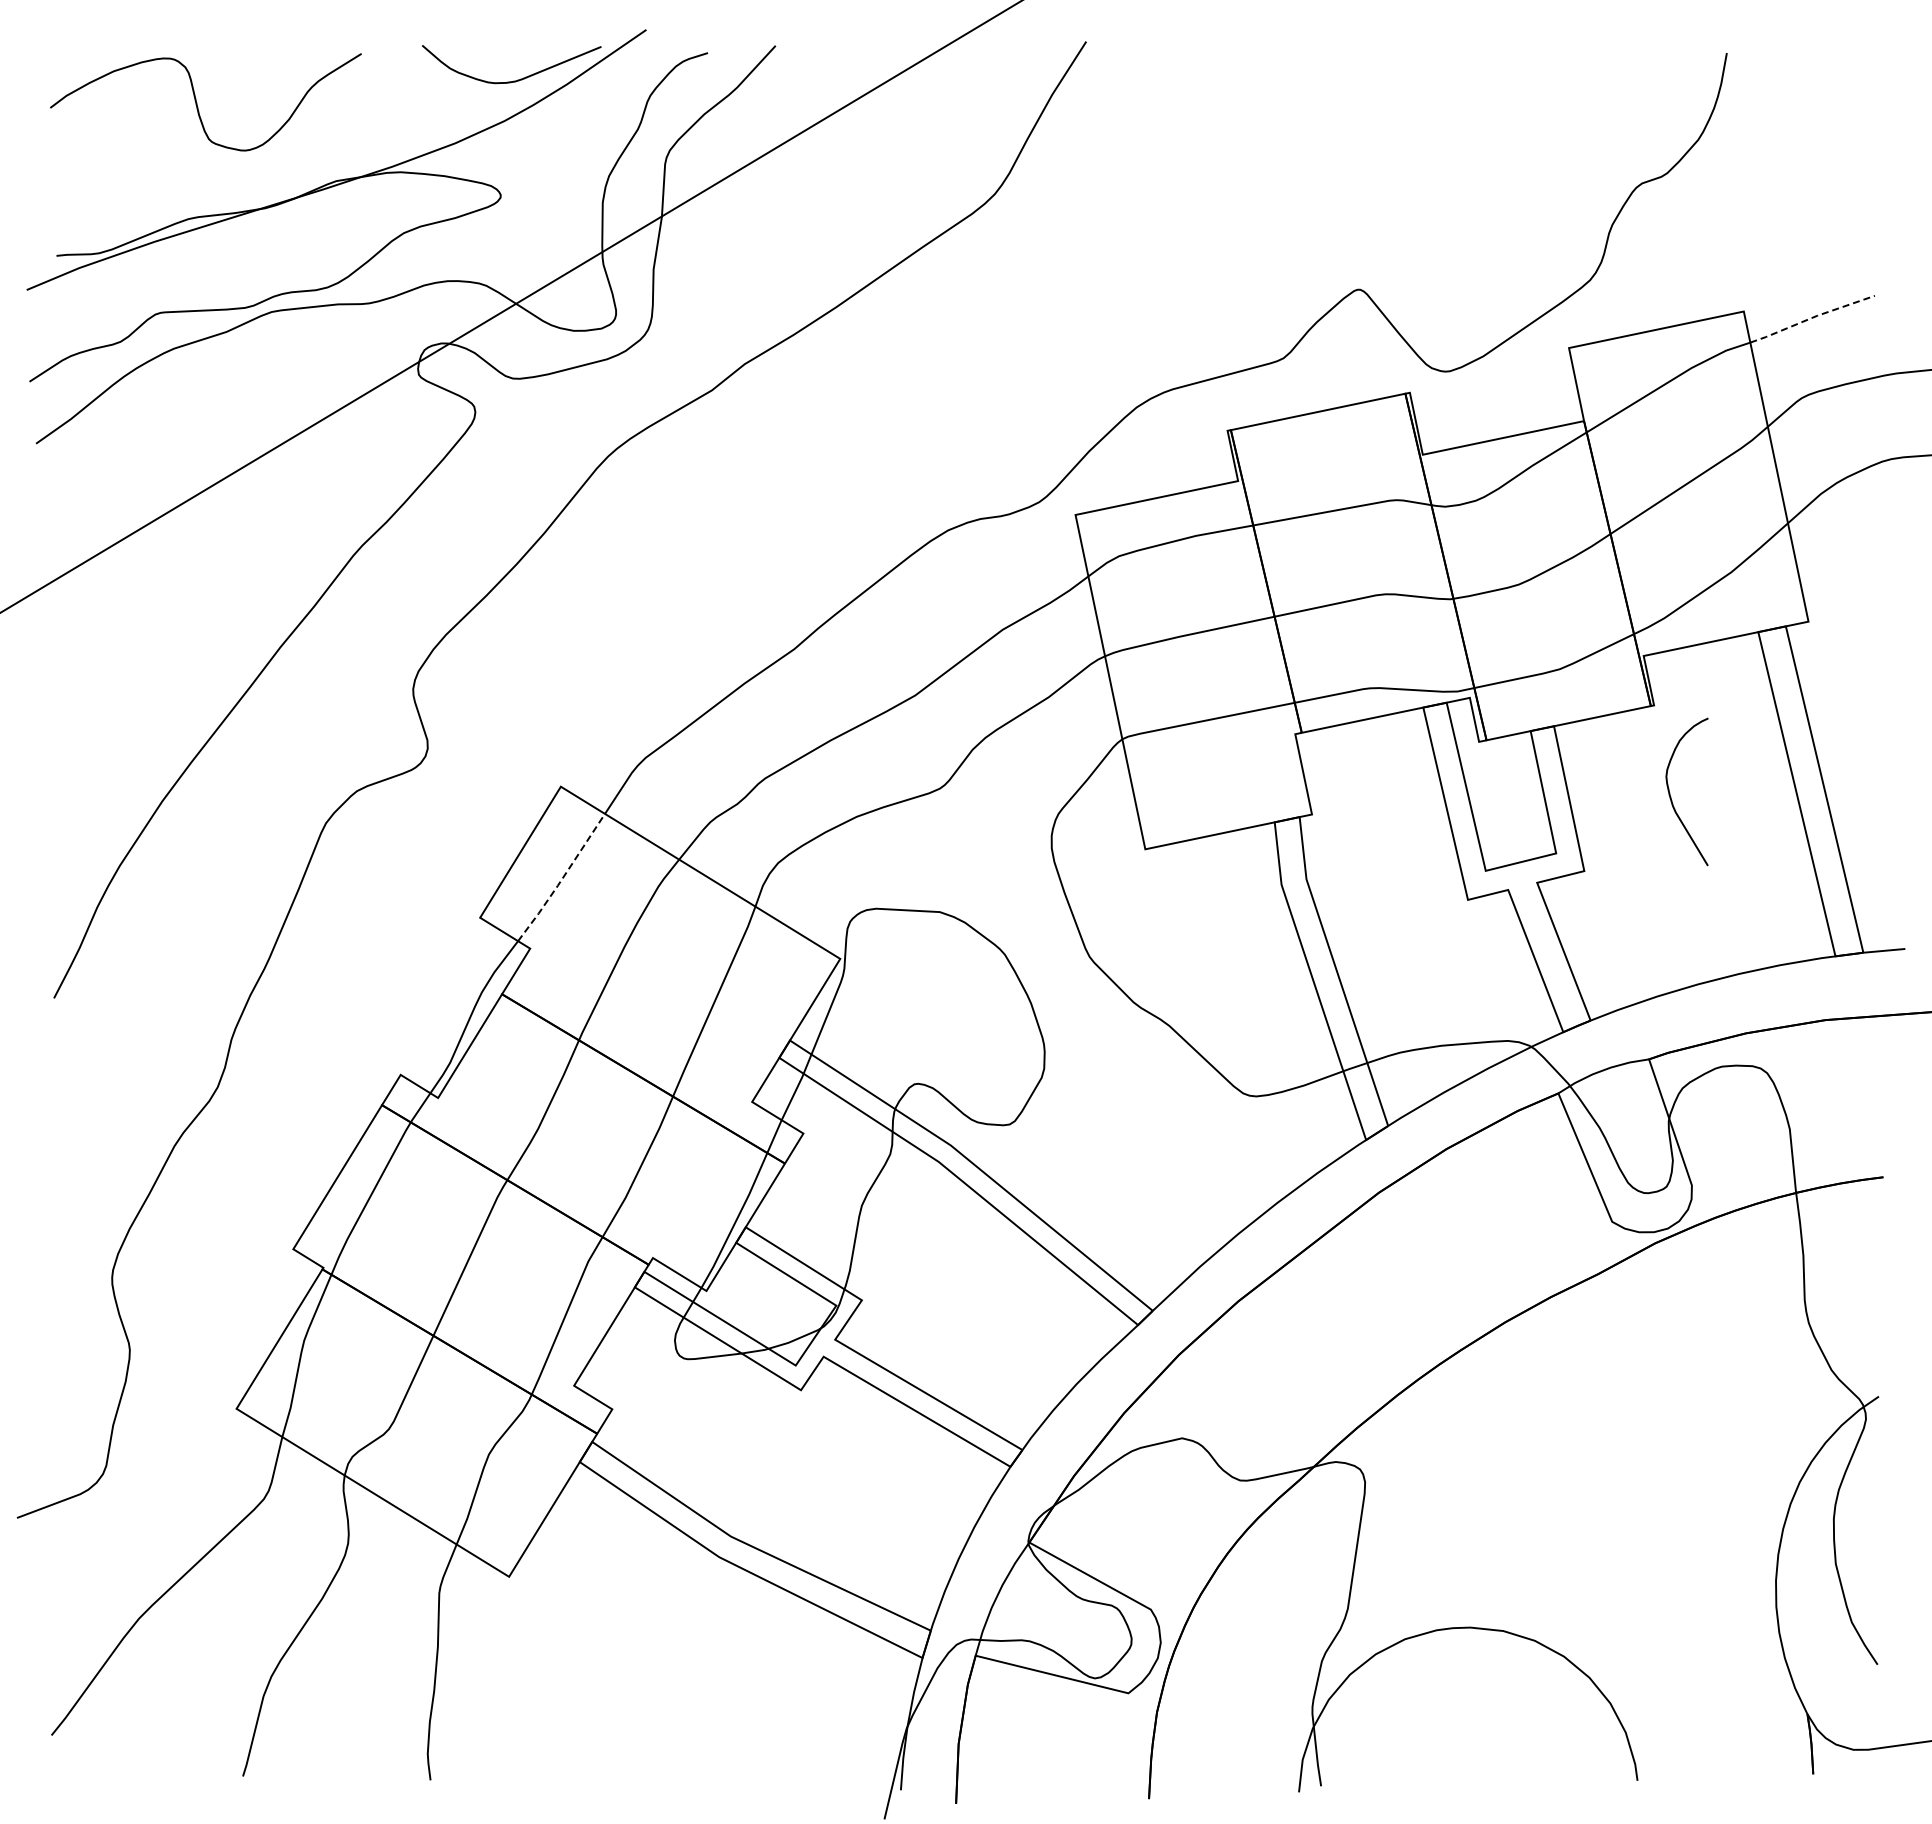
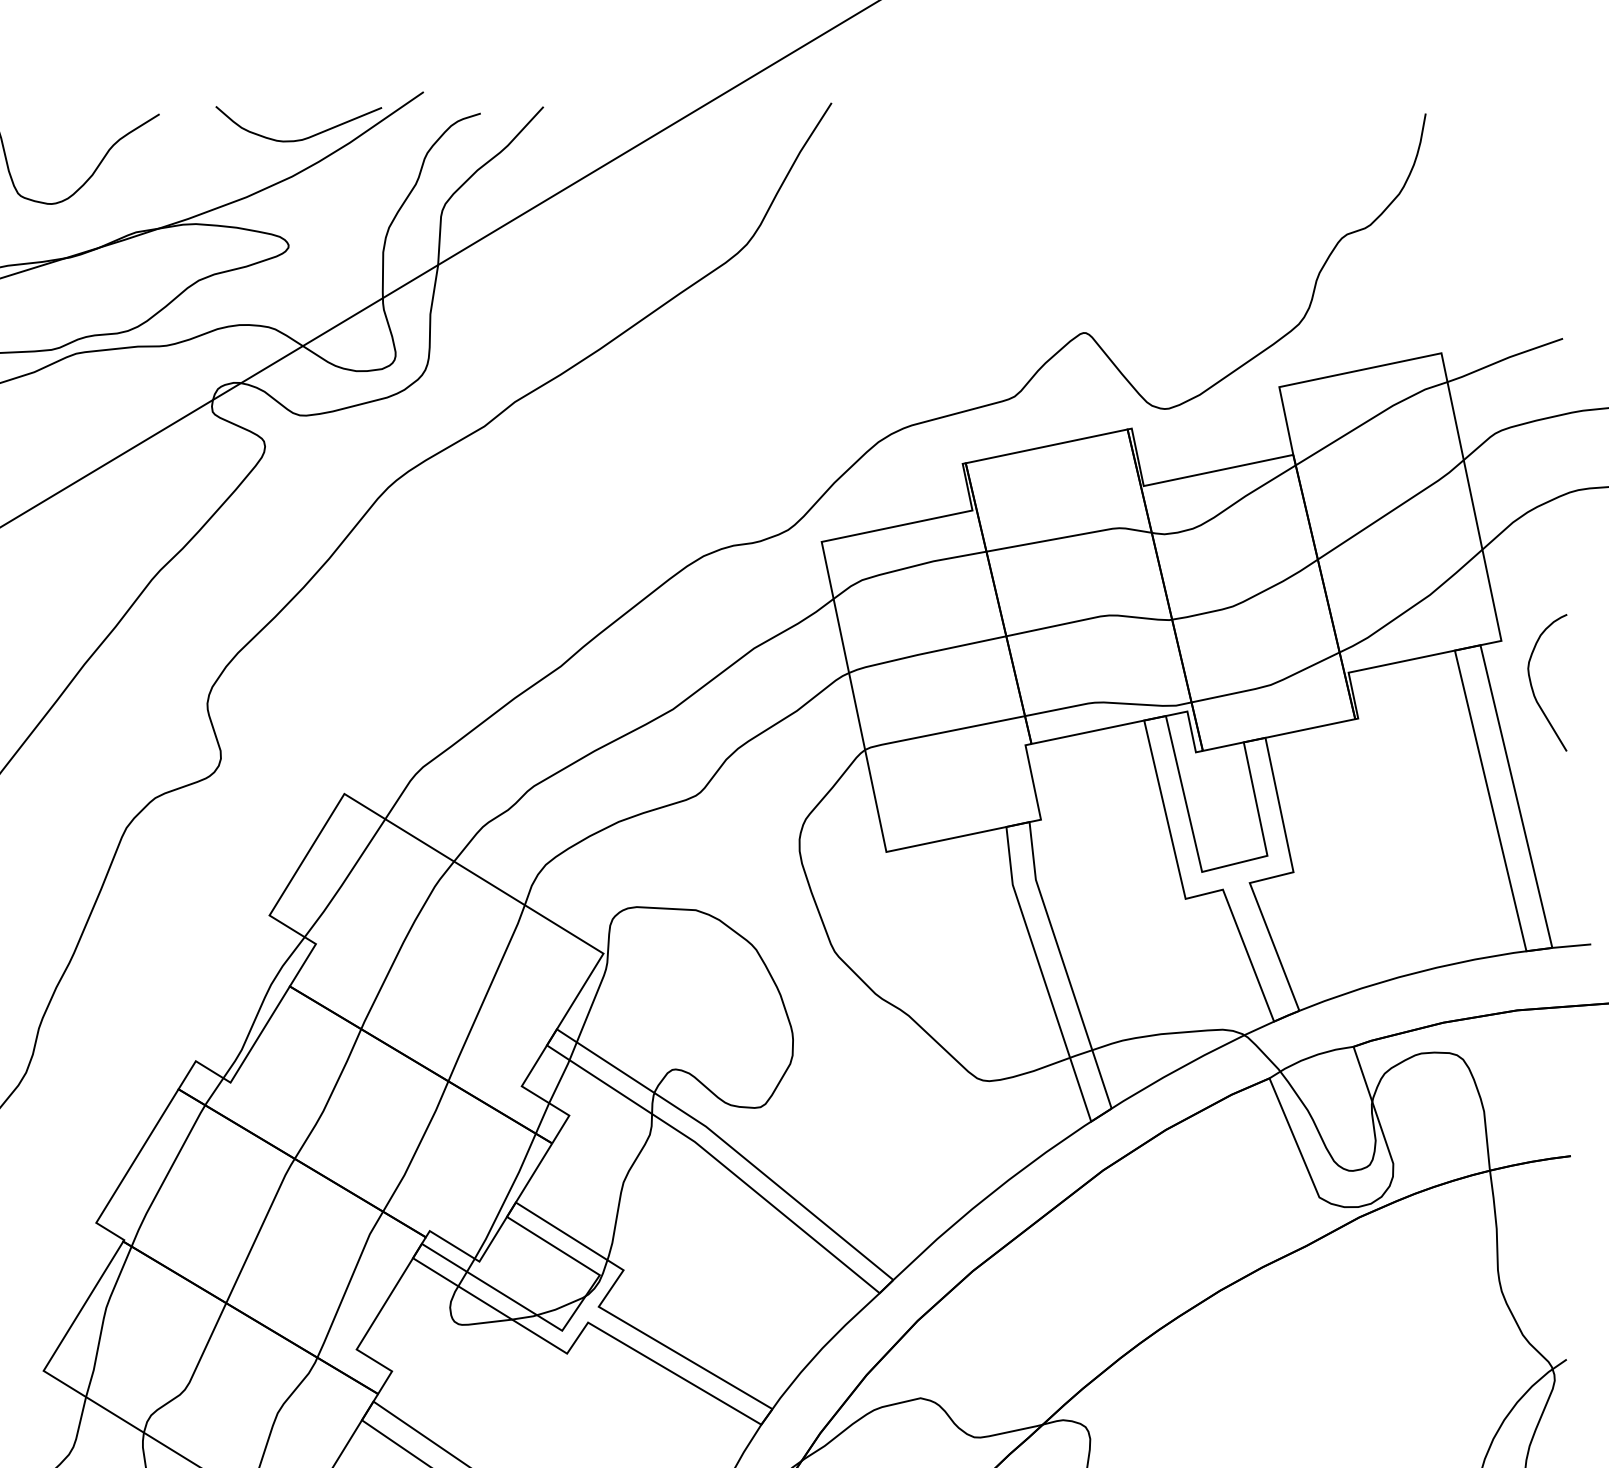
line: (1811, 318) -> (1504, 359), dashed -> solid
curve: (1671, 796) -> (1532, 687), moved
line: (562, 879) -> (345, 879), dashed -> solid

